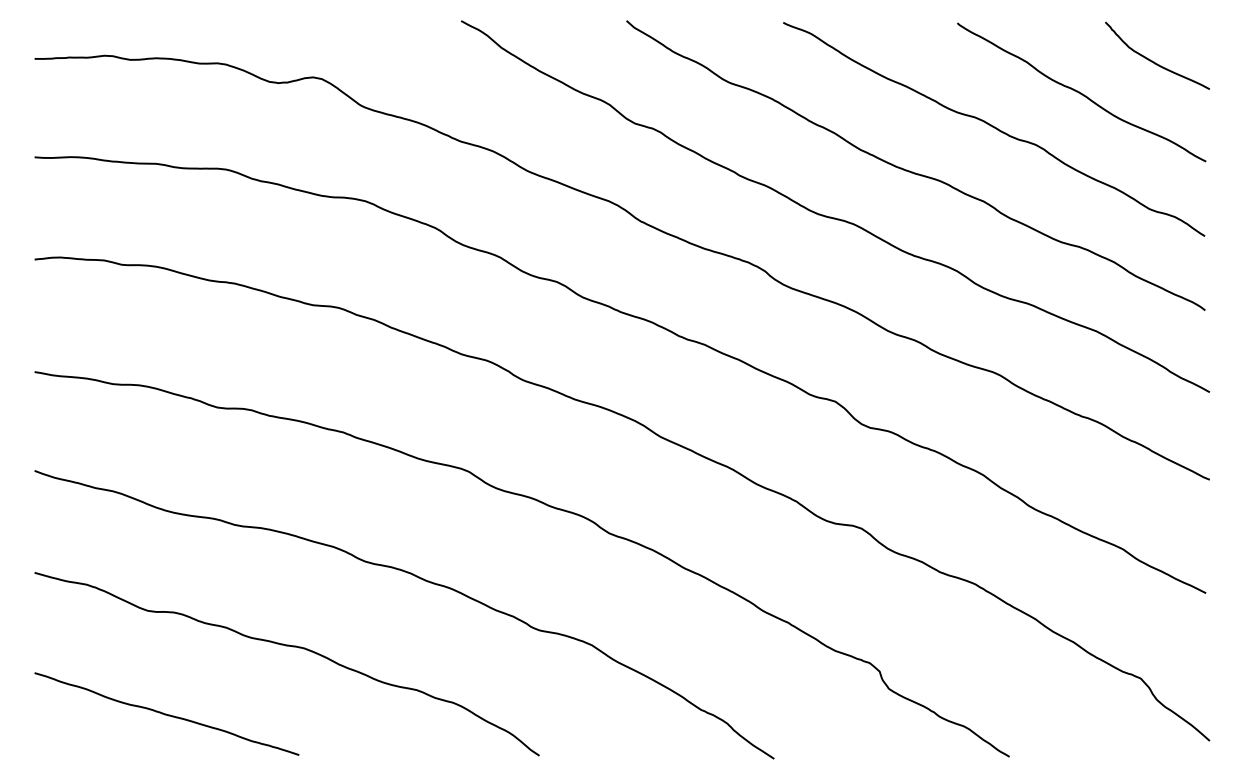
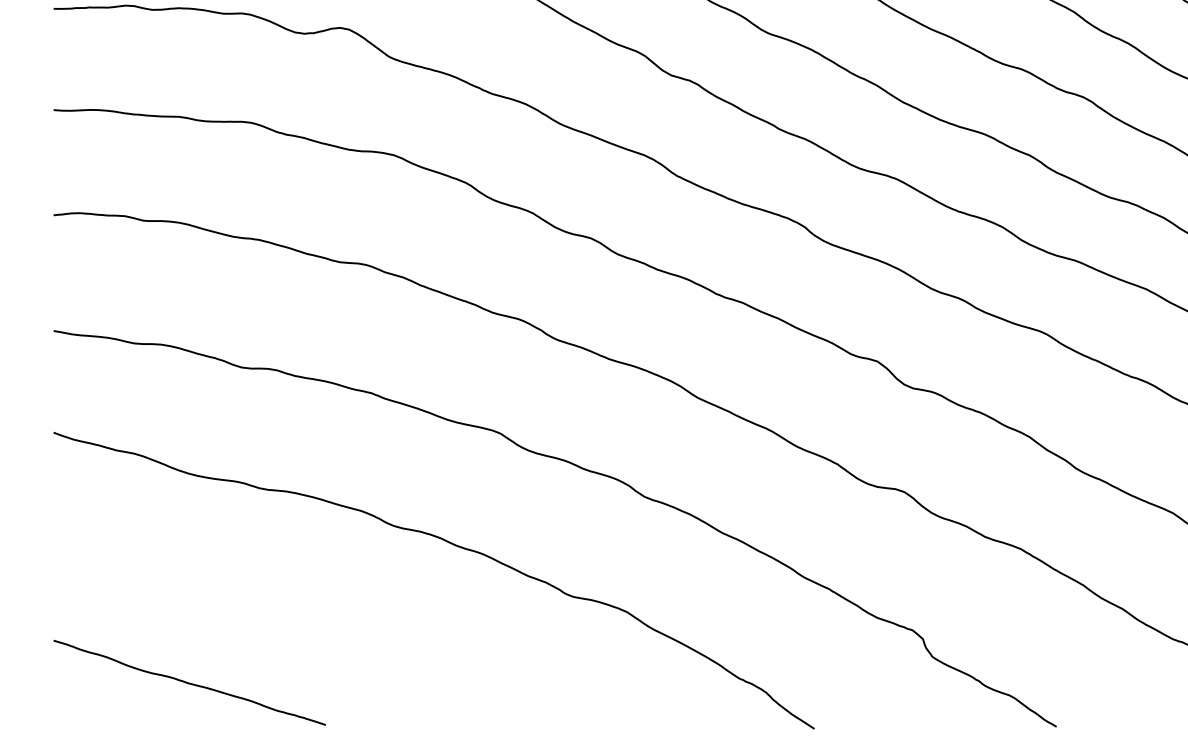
curve: (286, 646) -> (312, 613), removed

